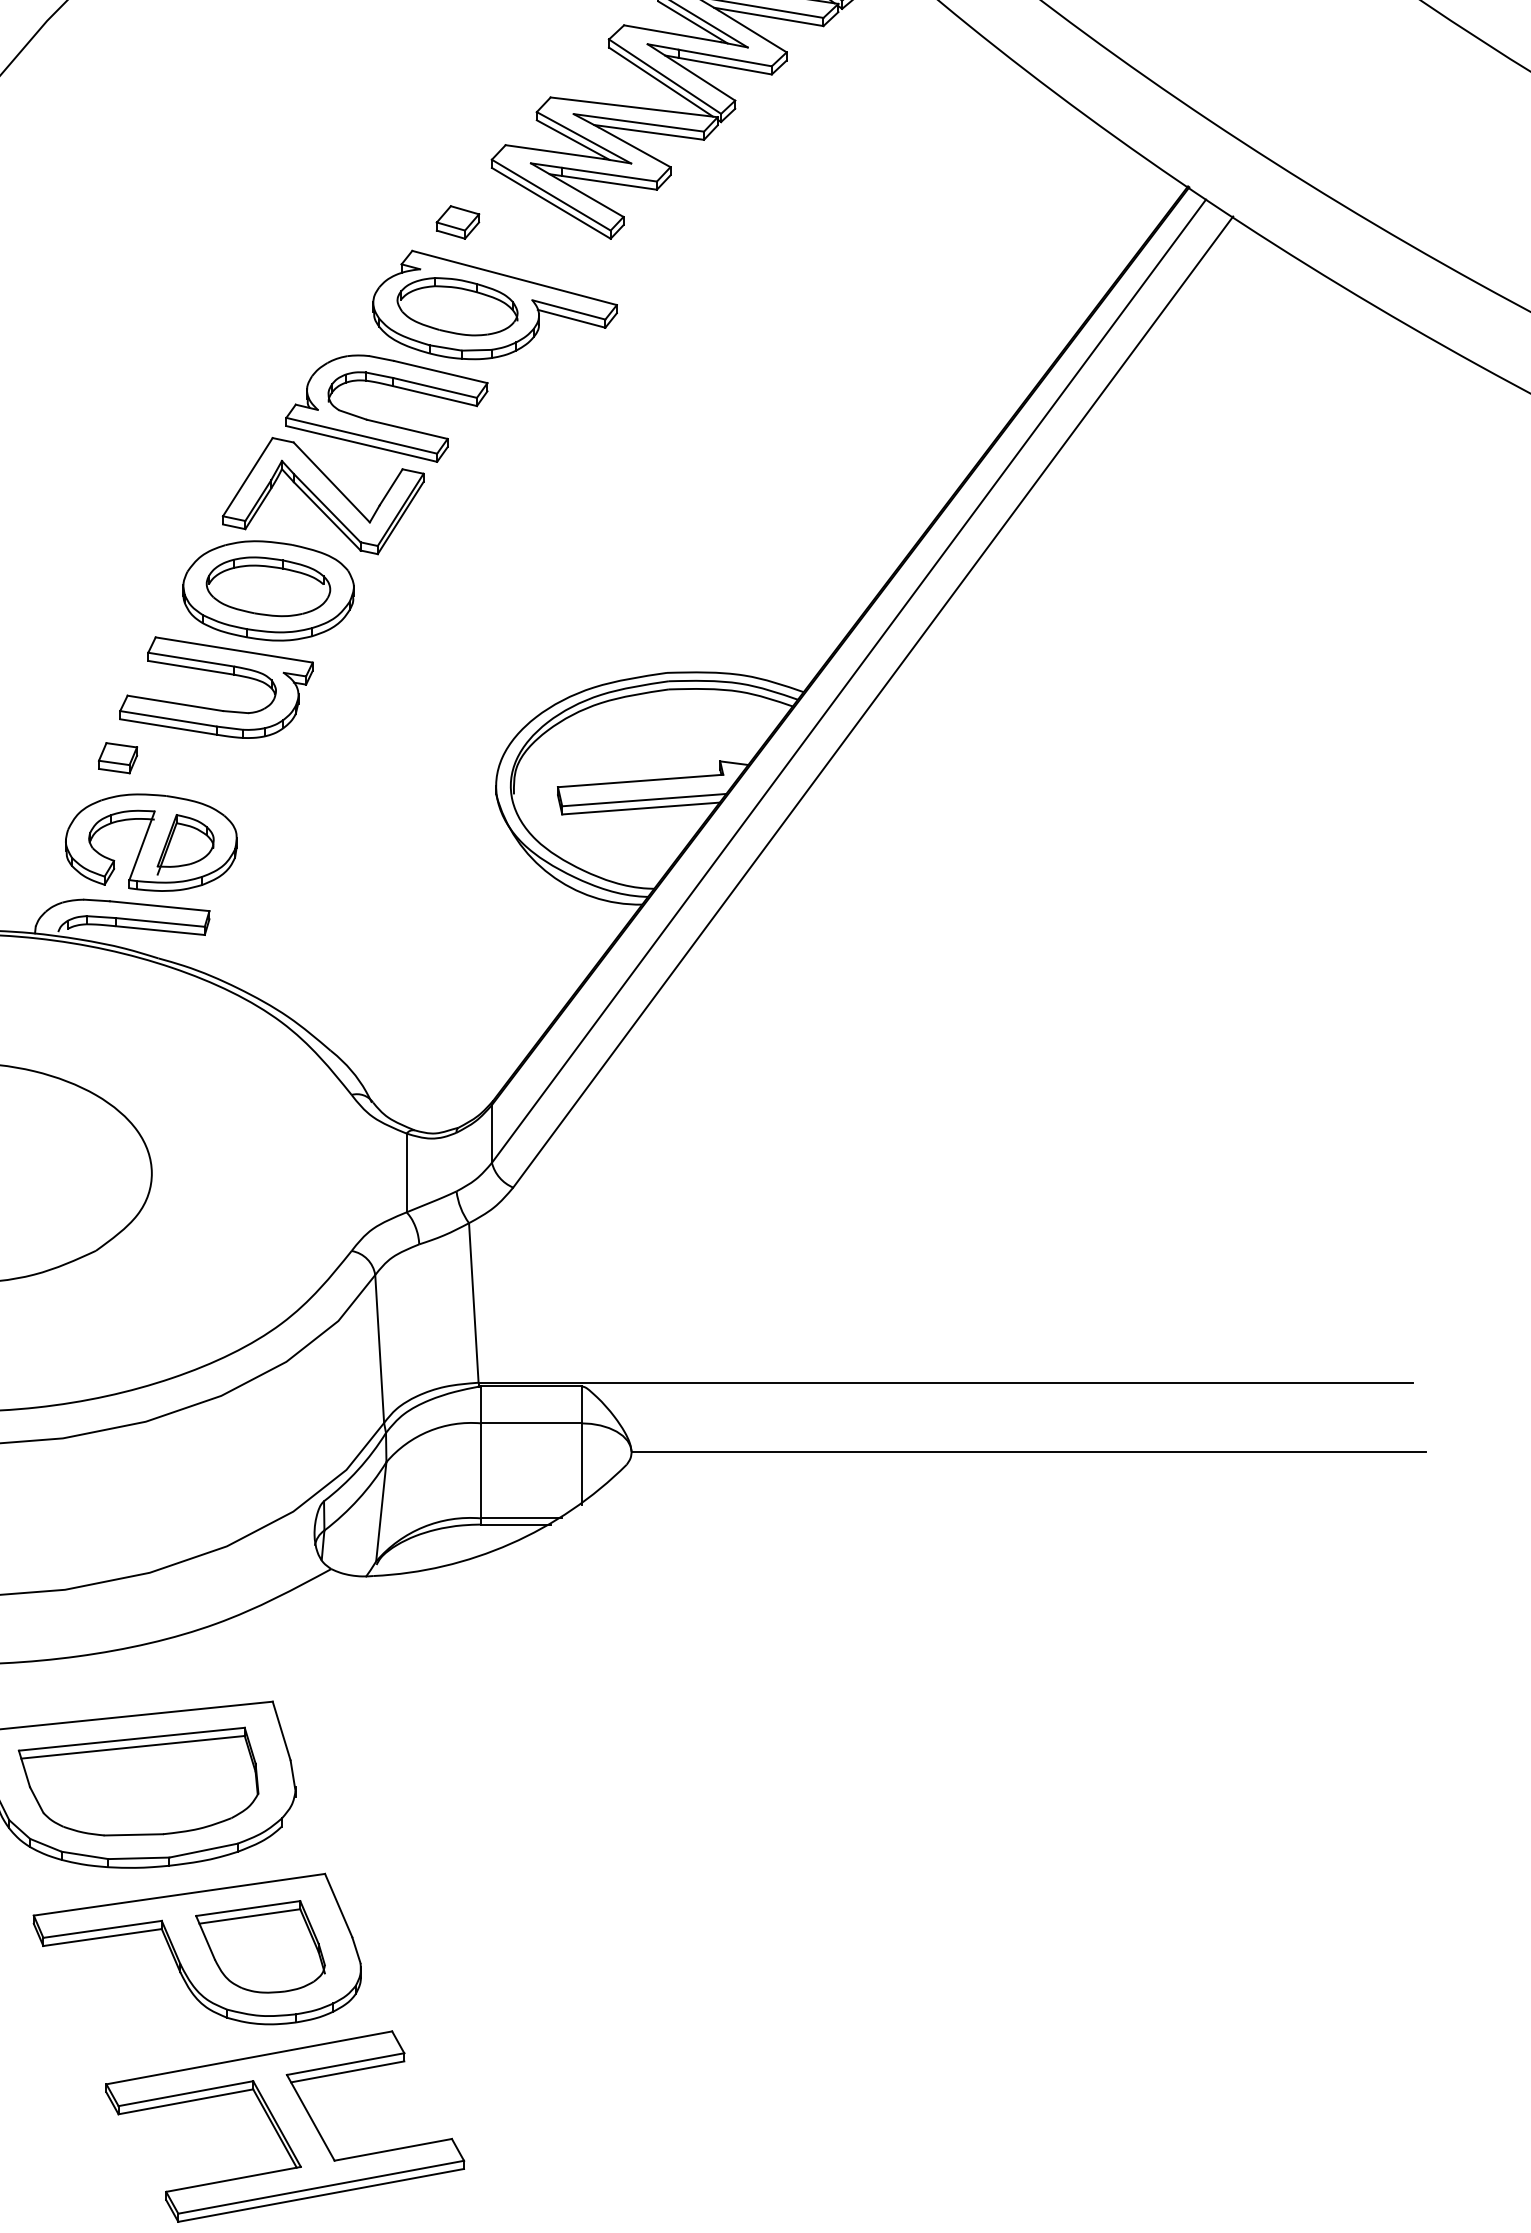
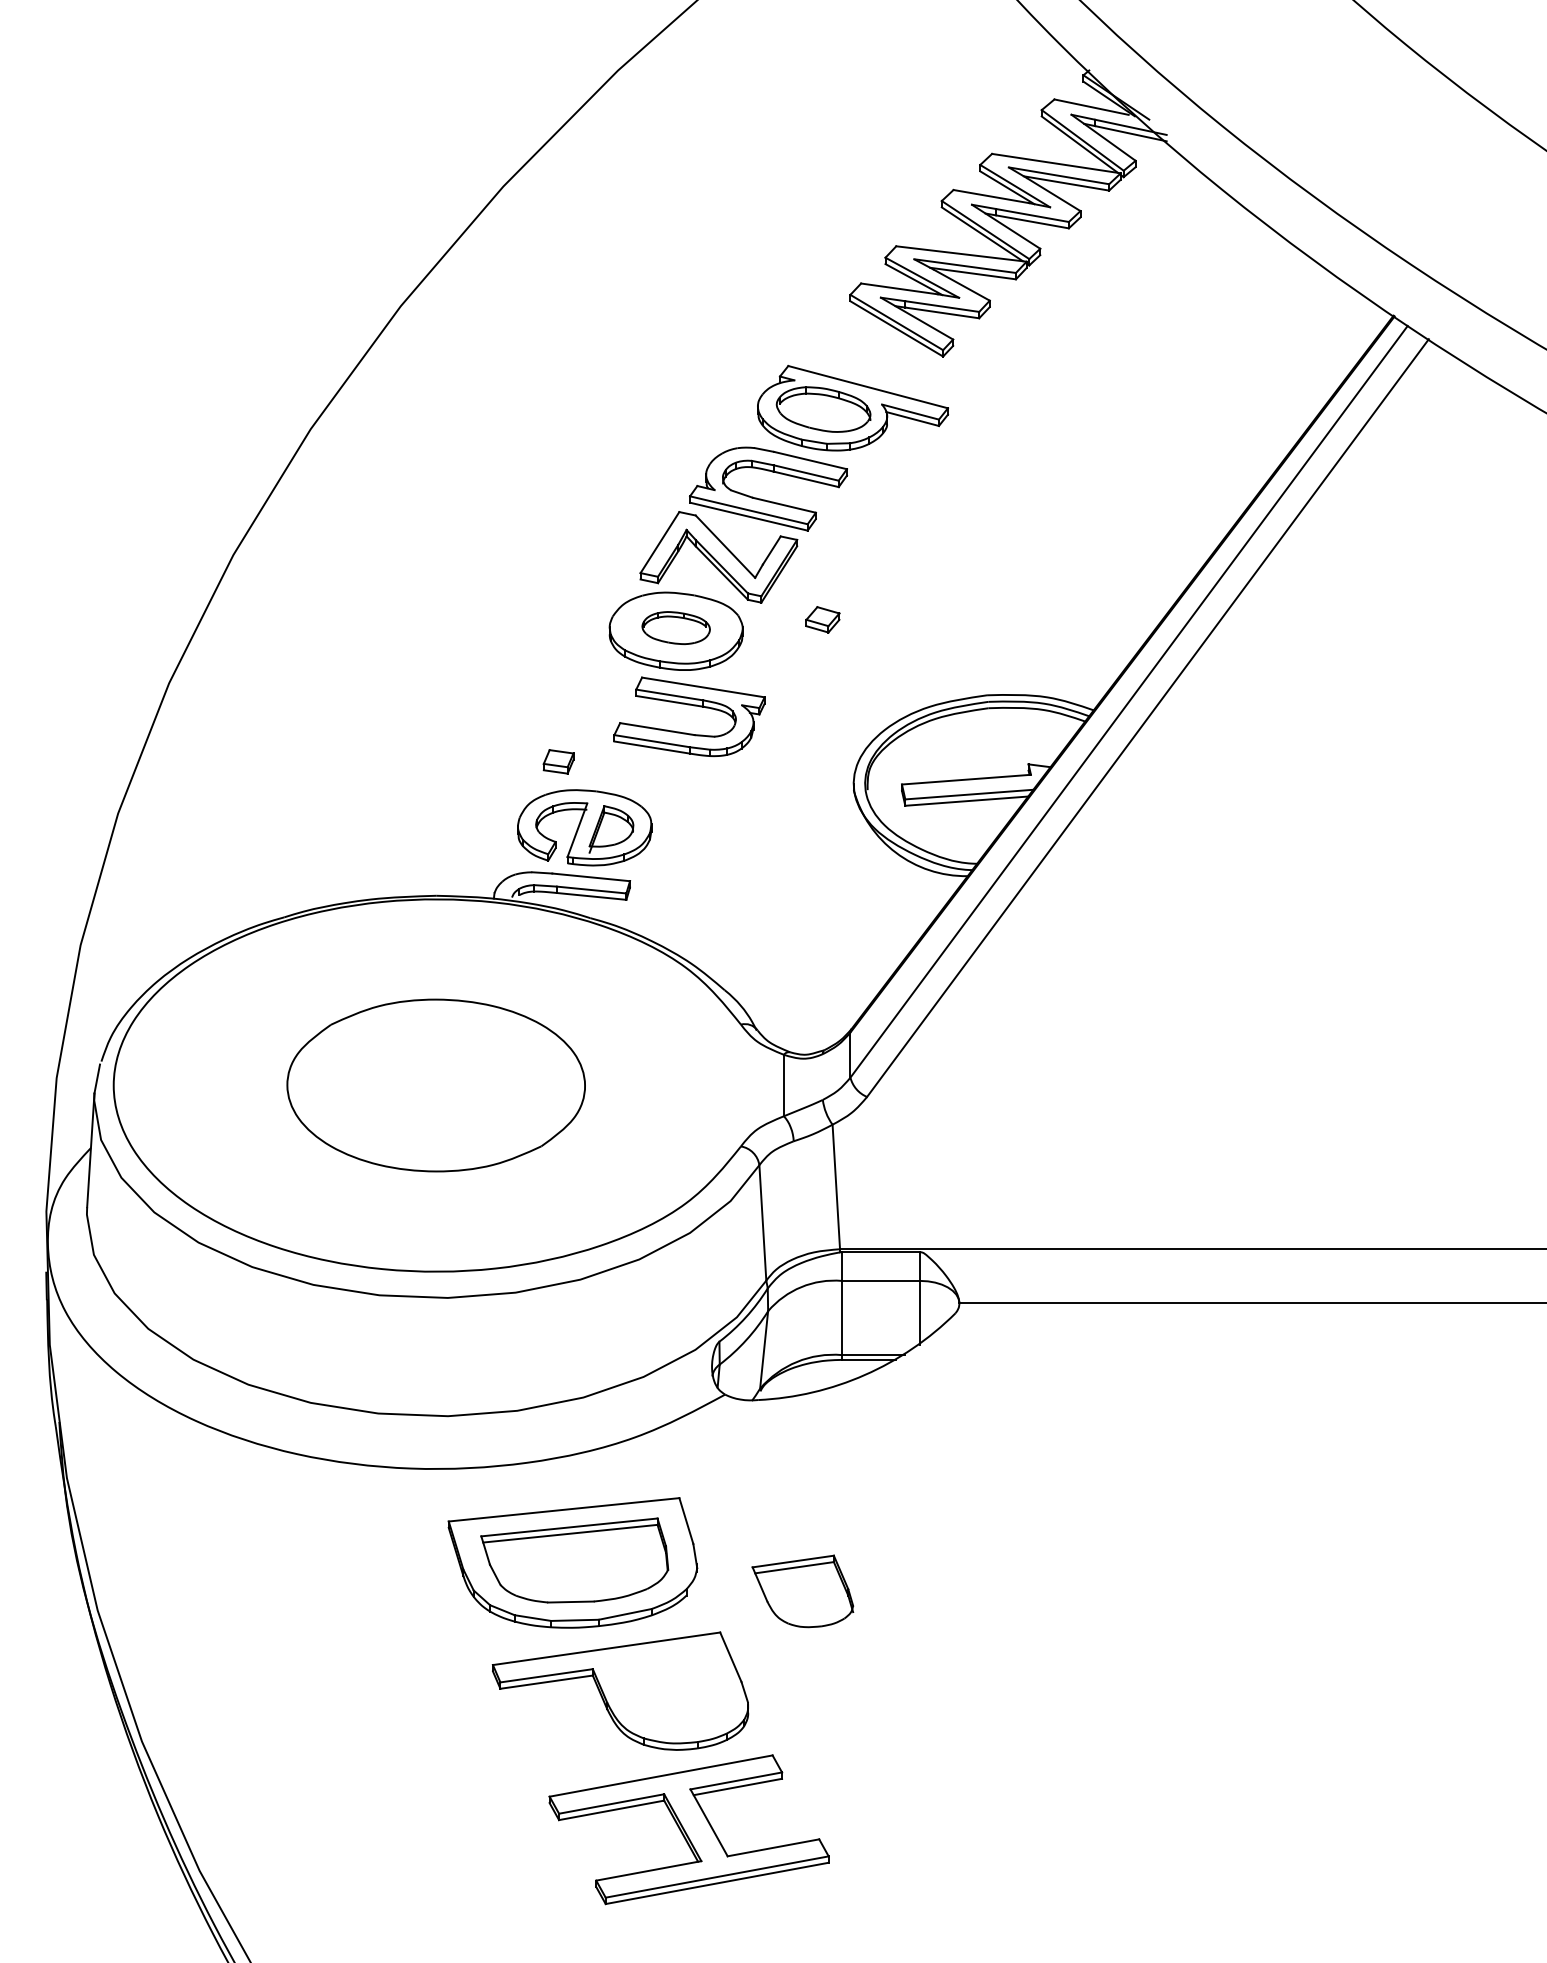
part: (457, 222) -> (822, 619), moved
part: (269, 585) -> (676, 627), size x0.7
part: (221, 674) -> (693, 706), moved
part: (260, 1946) -> (802, 1591), moved

